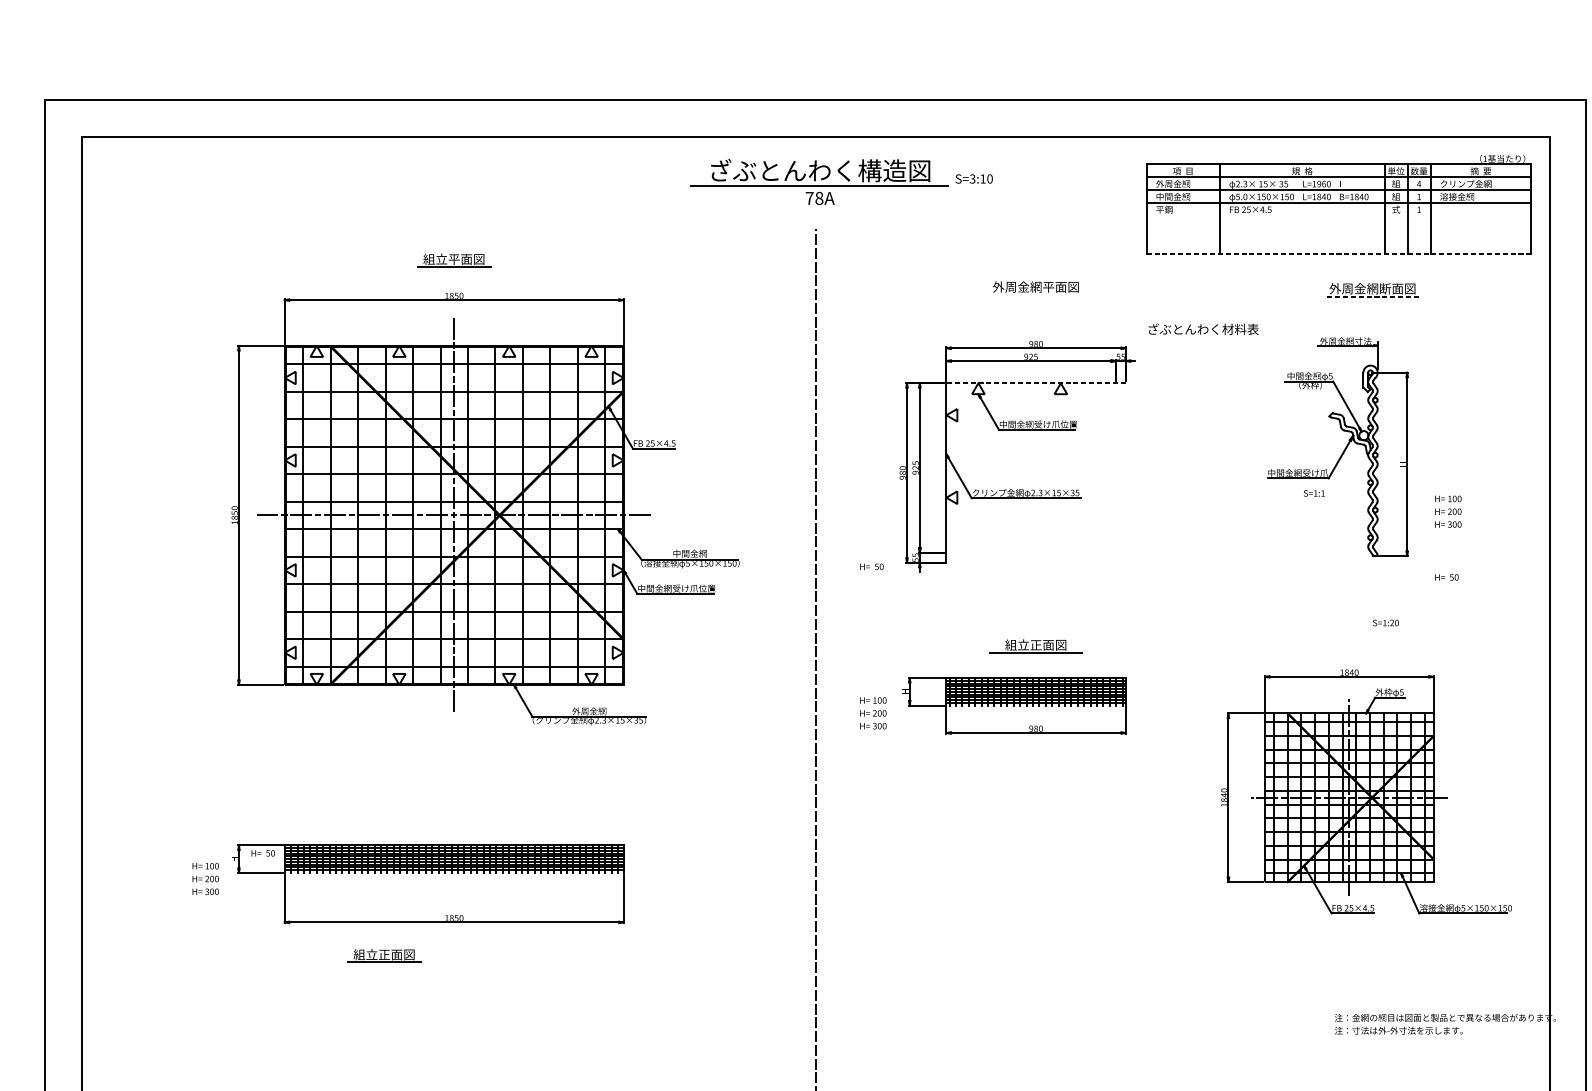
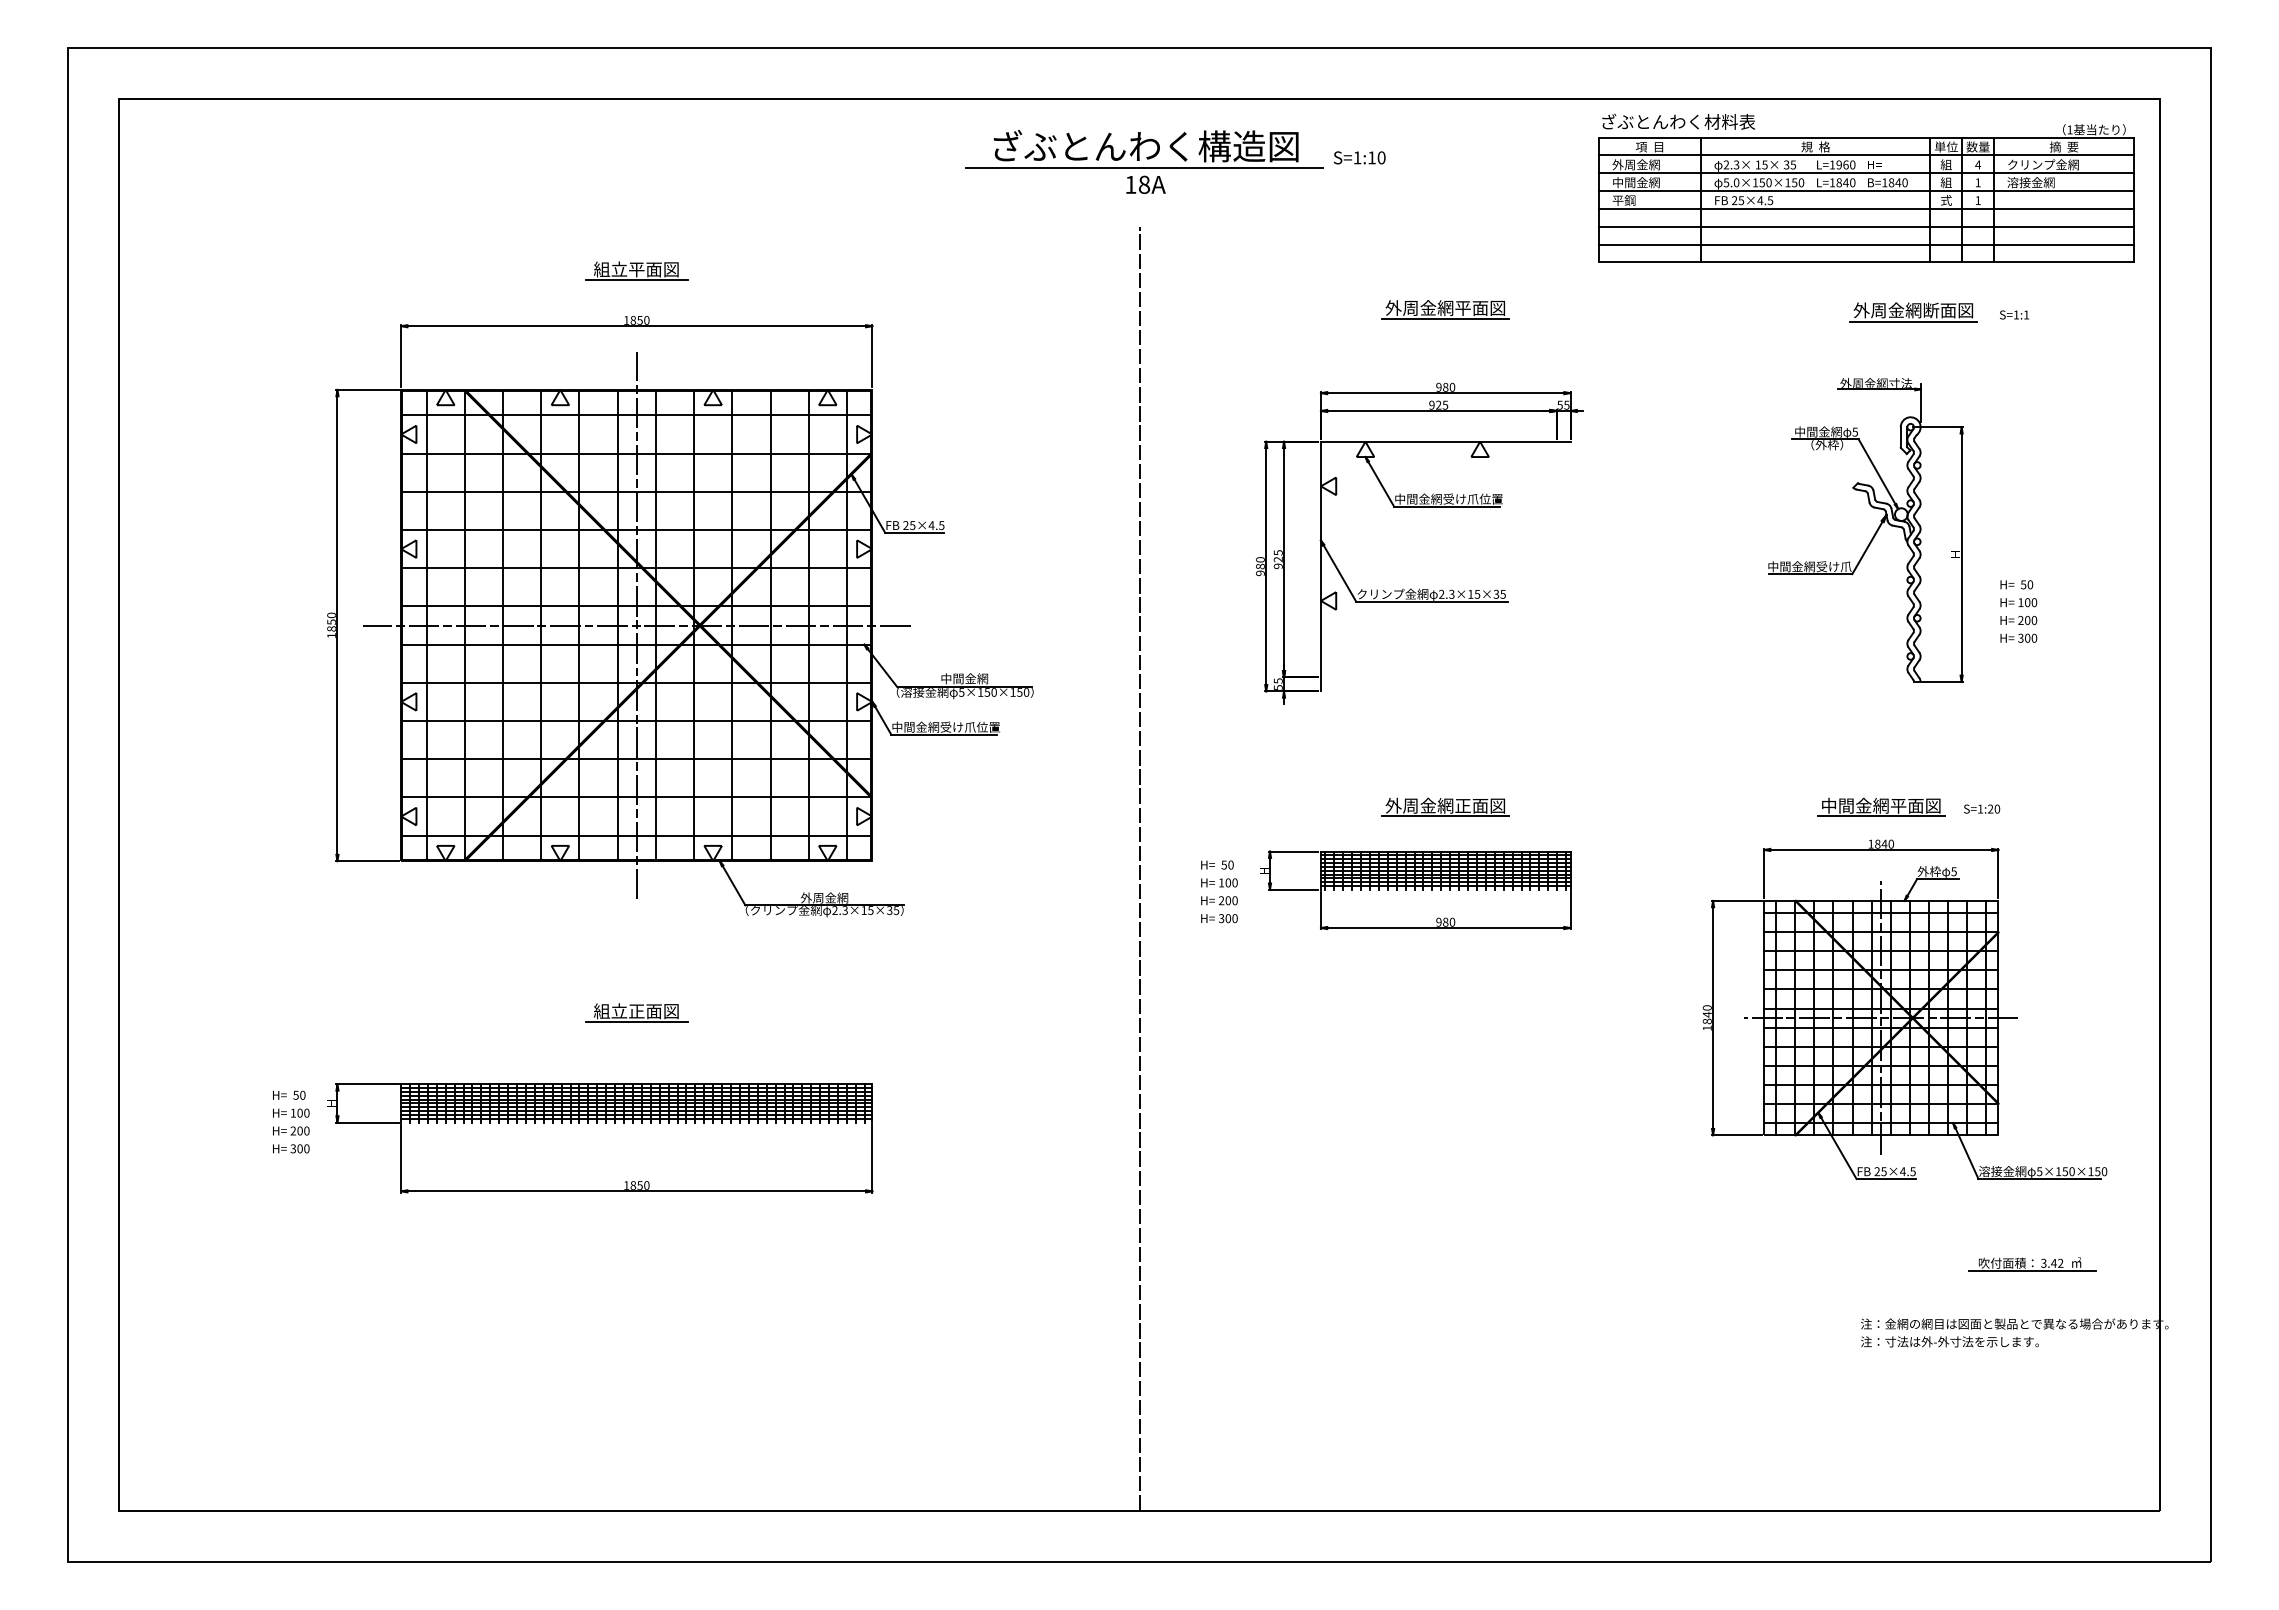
text: (972, 178) -> (1357, 157), S=3:10 -> S=1:10
text: (809, 198) -> (1130, 184), 78A -> 18A
line: (1338, 215) -> (1866, 208), added
line: (1338, 228) -> (1866, 226), added
line: (1338, 241) -> (1866, 244), added
line: (1339, 254) -> (1867, 262), dashed -> solid
line: (1035, 294) -> (1445, 318), added
line: (1372, 297) -> (1913, 322), dashed -> solid
text: (1203, 329) -> (1678, 121), moved
line: (1035, 383) -> (1445, 441), dashed -> solid
text: (1314, 493) -> (2014, 314), moved
text: (871, 566) -> (1217, 864), moved
text: (1446, 577) -> (2016, 584), moved
text: (1386, 622) -> (1982, 808), moved
text: (1035, 644) -> (1444, 805), 組立正面図 -> 外周金網正面図
part: (1349, 645) -> (1881, 806), added
text: (263, 852) -> (289, 1094), moved
part: (384, 955) -> (636, 1012), moved
part: (1458, 975) -> (2032, 1264), added

